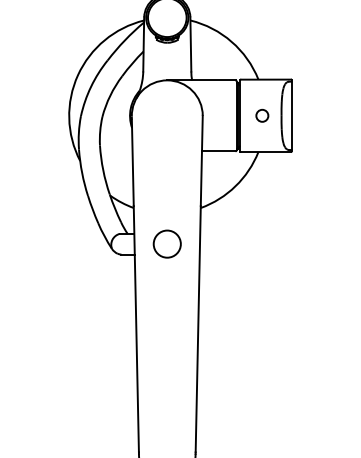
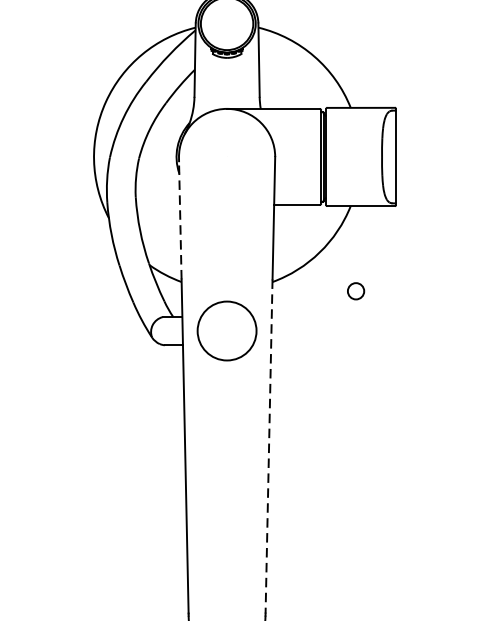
circle: (262, 115) -> (356, 290), moved
line: (132, 162) -> (179, 220), solid -> dashed
circle: (166, 243) -> (226, 330), size x1.6
line: (198, 329) -> (269, 446), solid -> dashed

